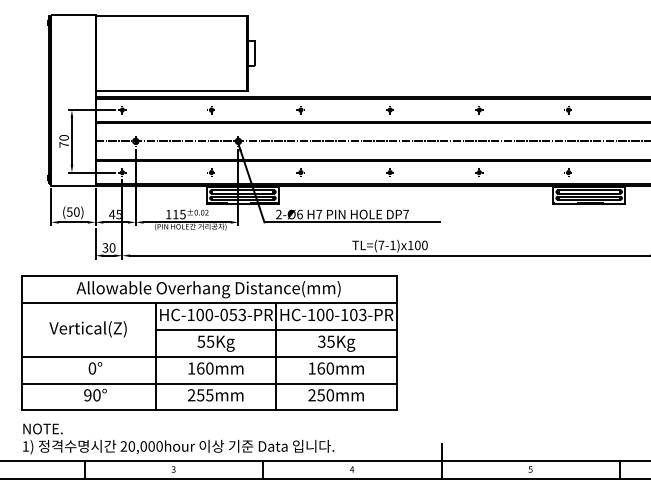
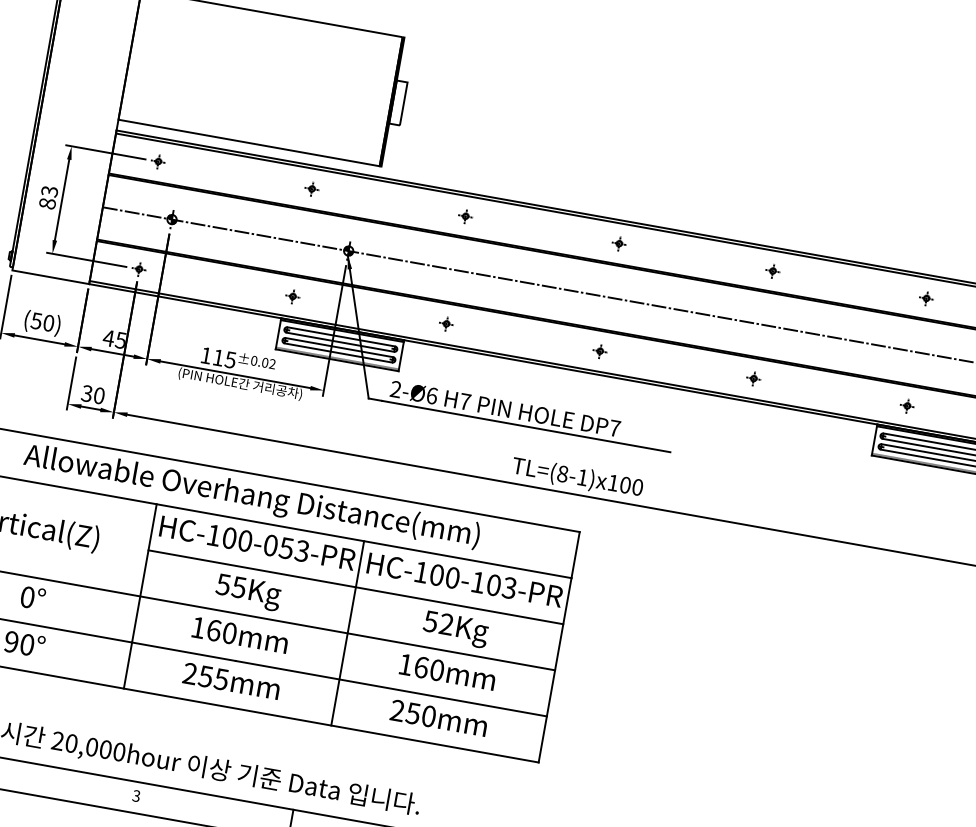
text: (63, 141) -> (47, 197), 70 -> 83
text: (381, 245) -> (563, 474), TL=(7-1)x100 -> TL=(8-1)x100
text: (326, 341) -> (438, 622), 35Kg -> 52Kg

